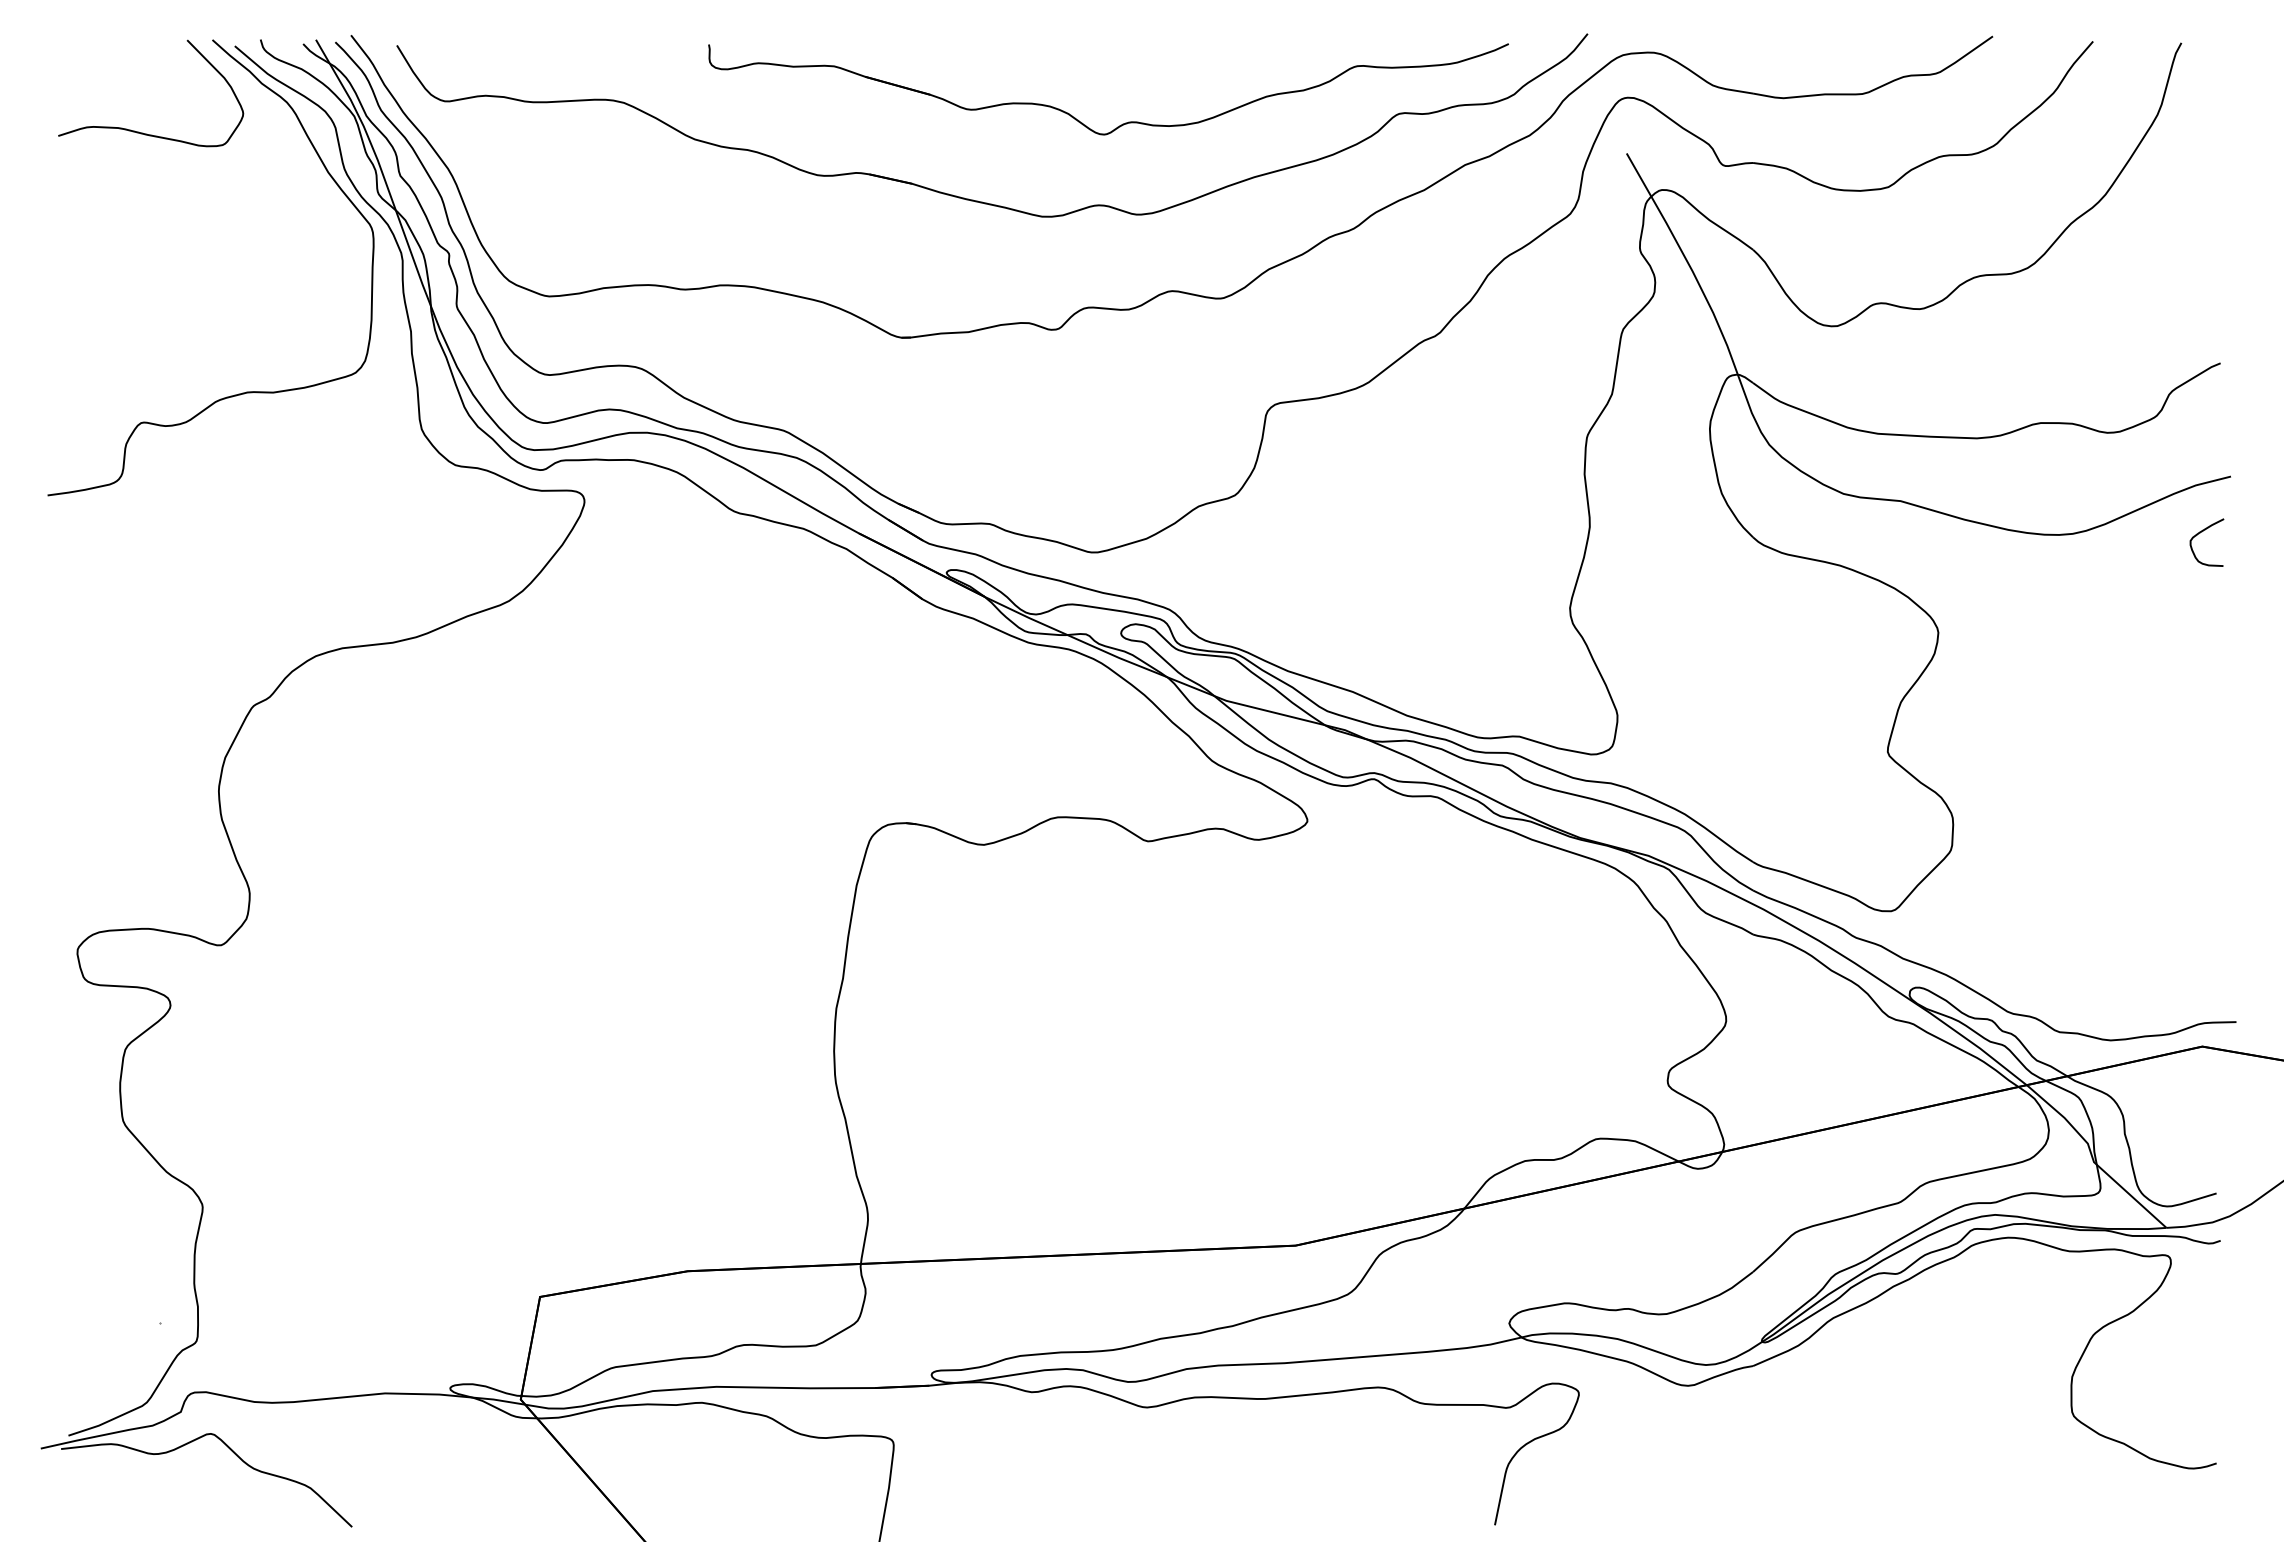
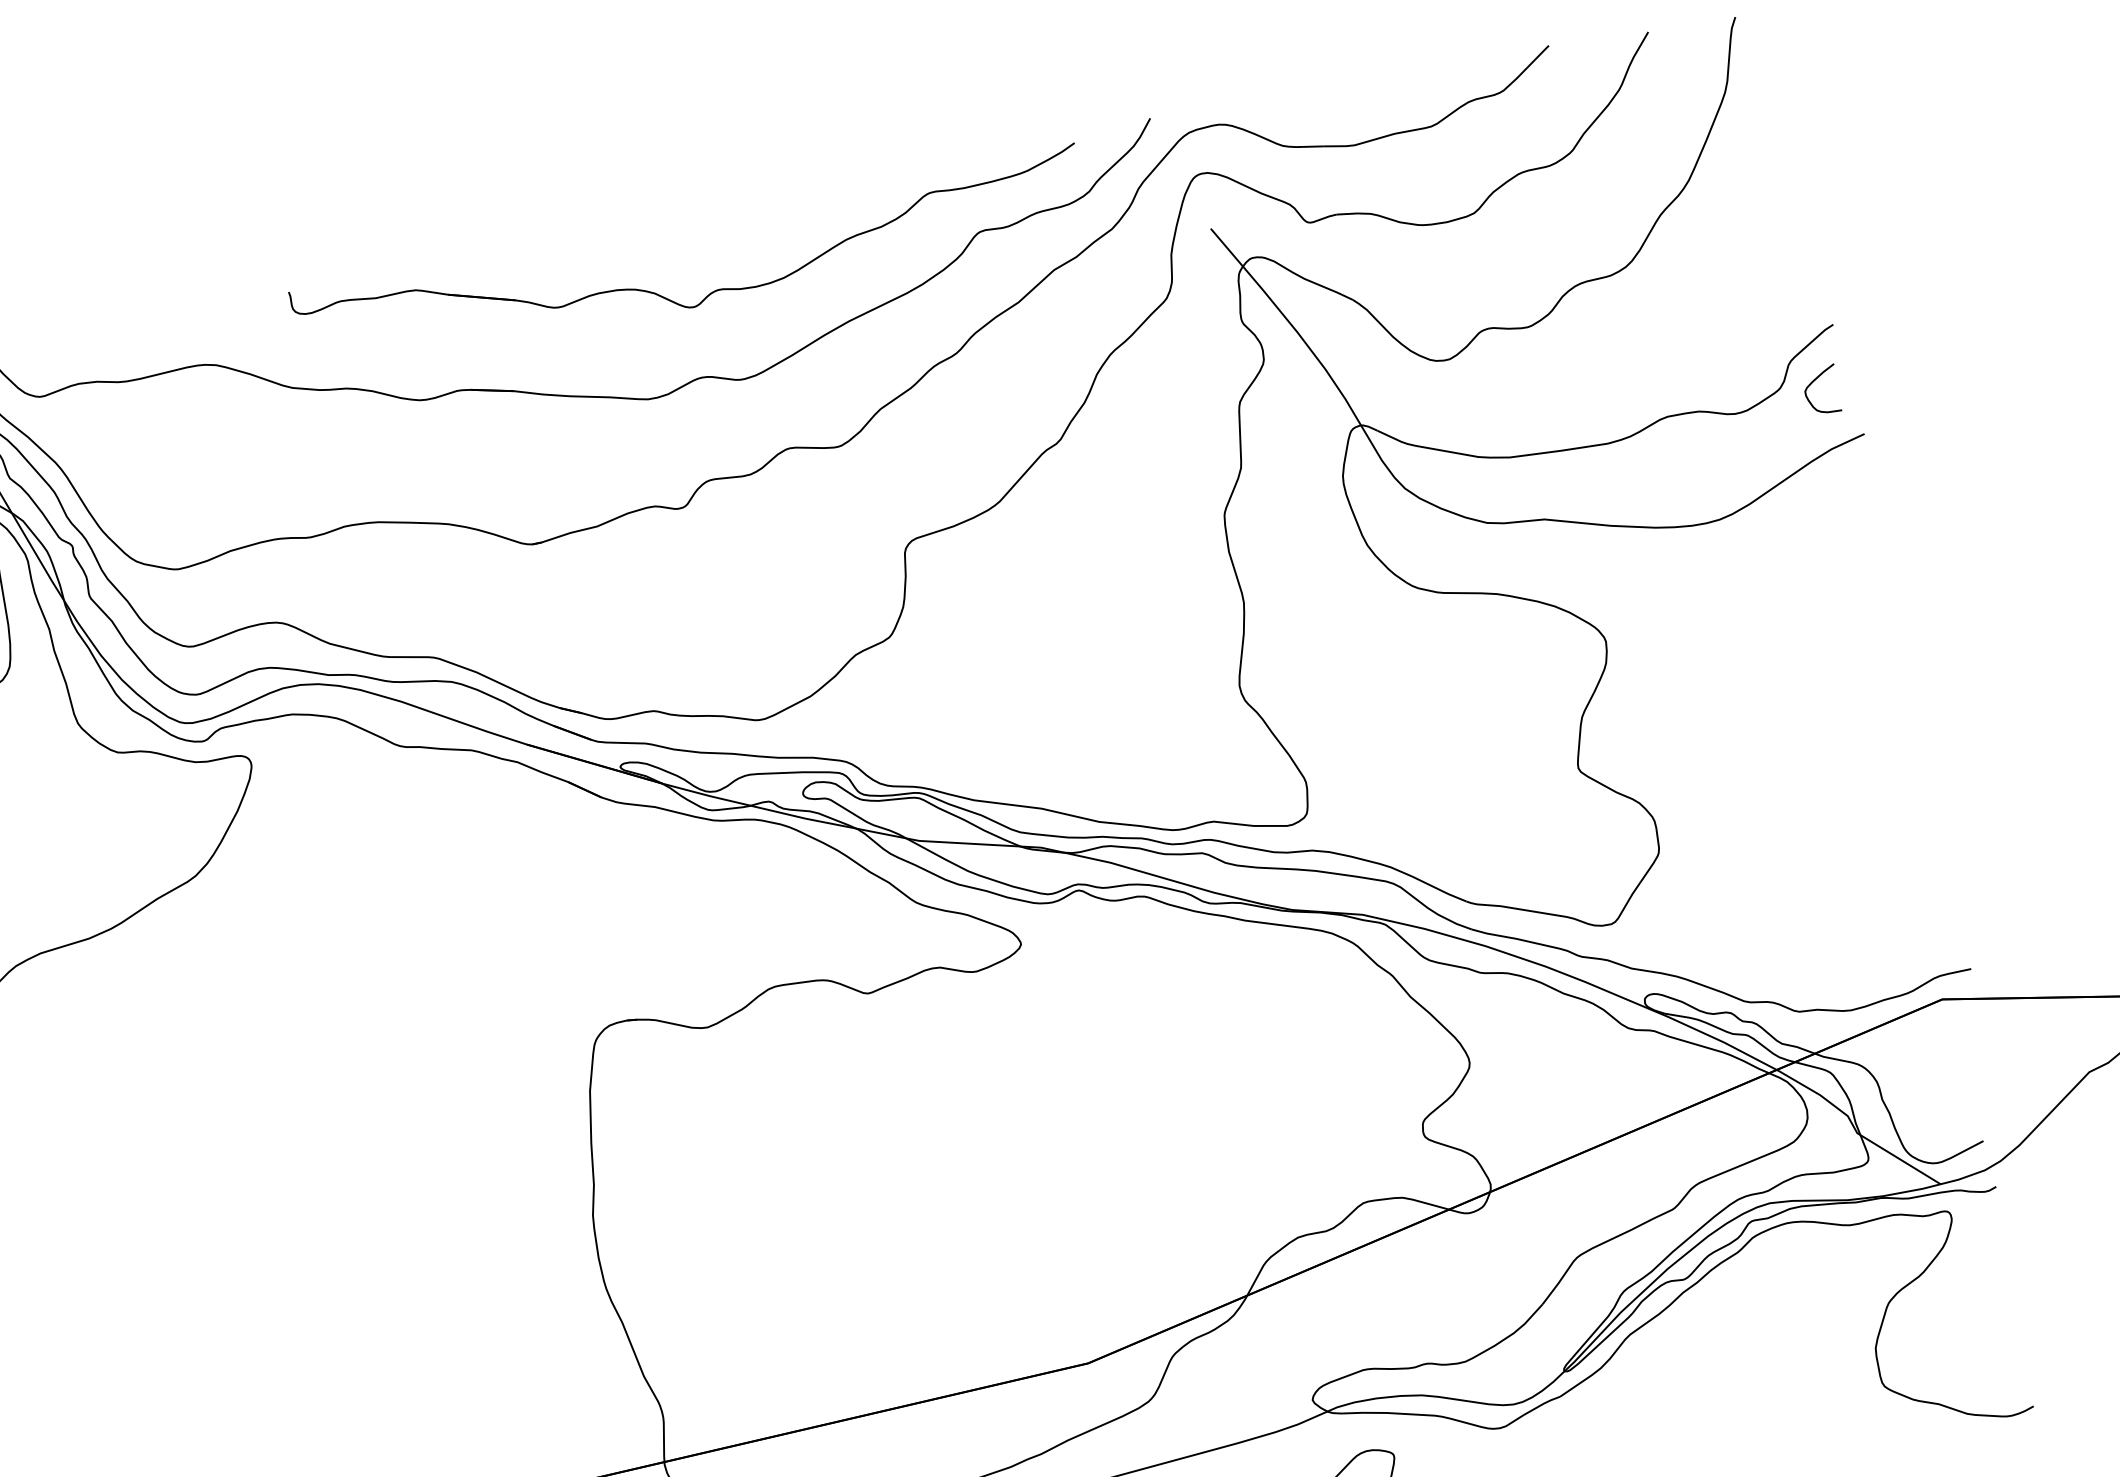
curve: (2202, 532) -> (1815, 381), moved

